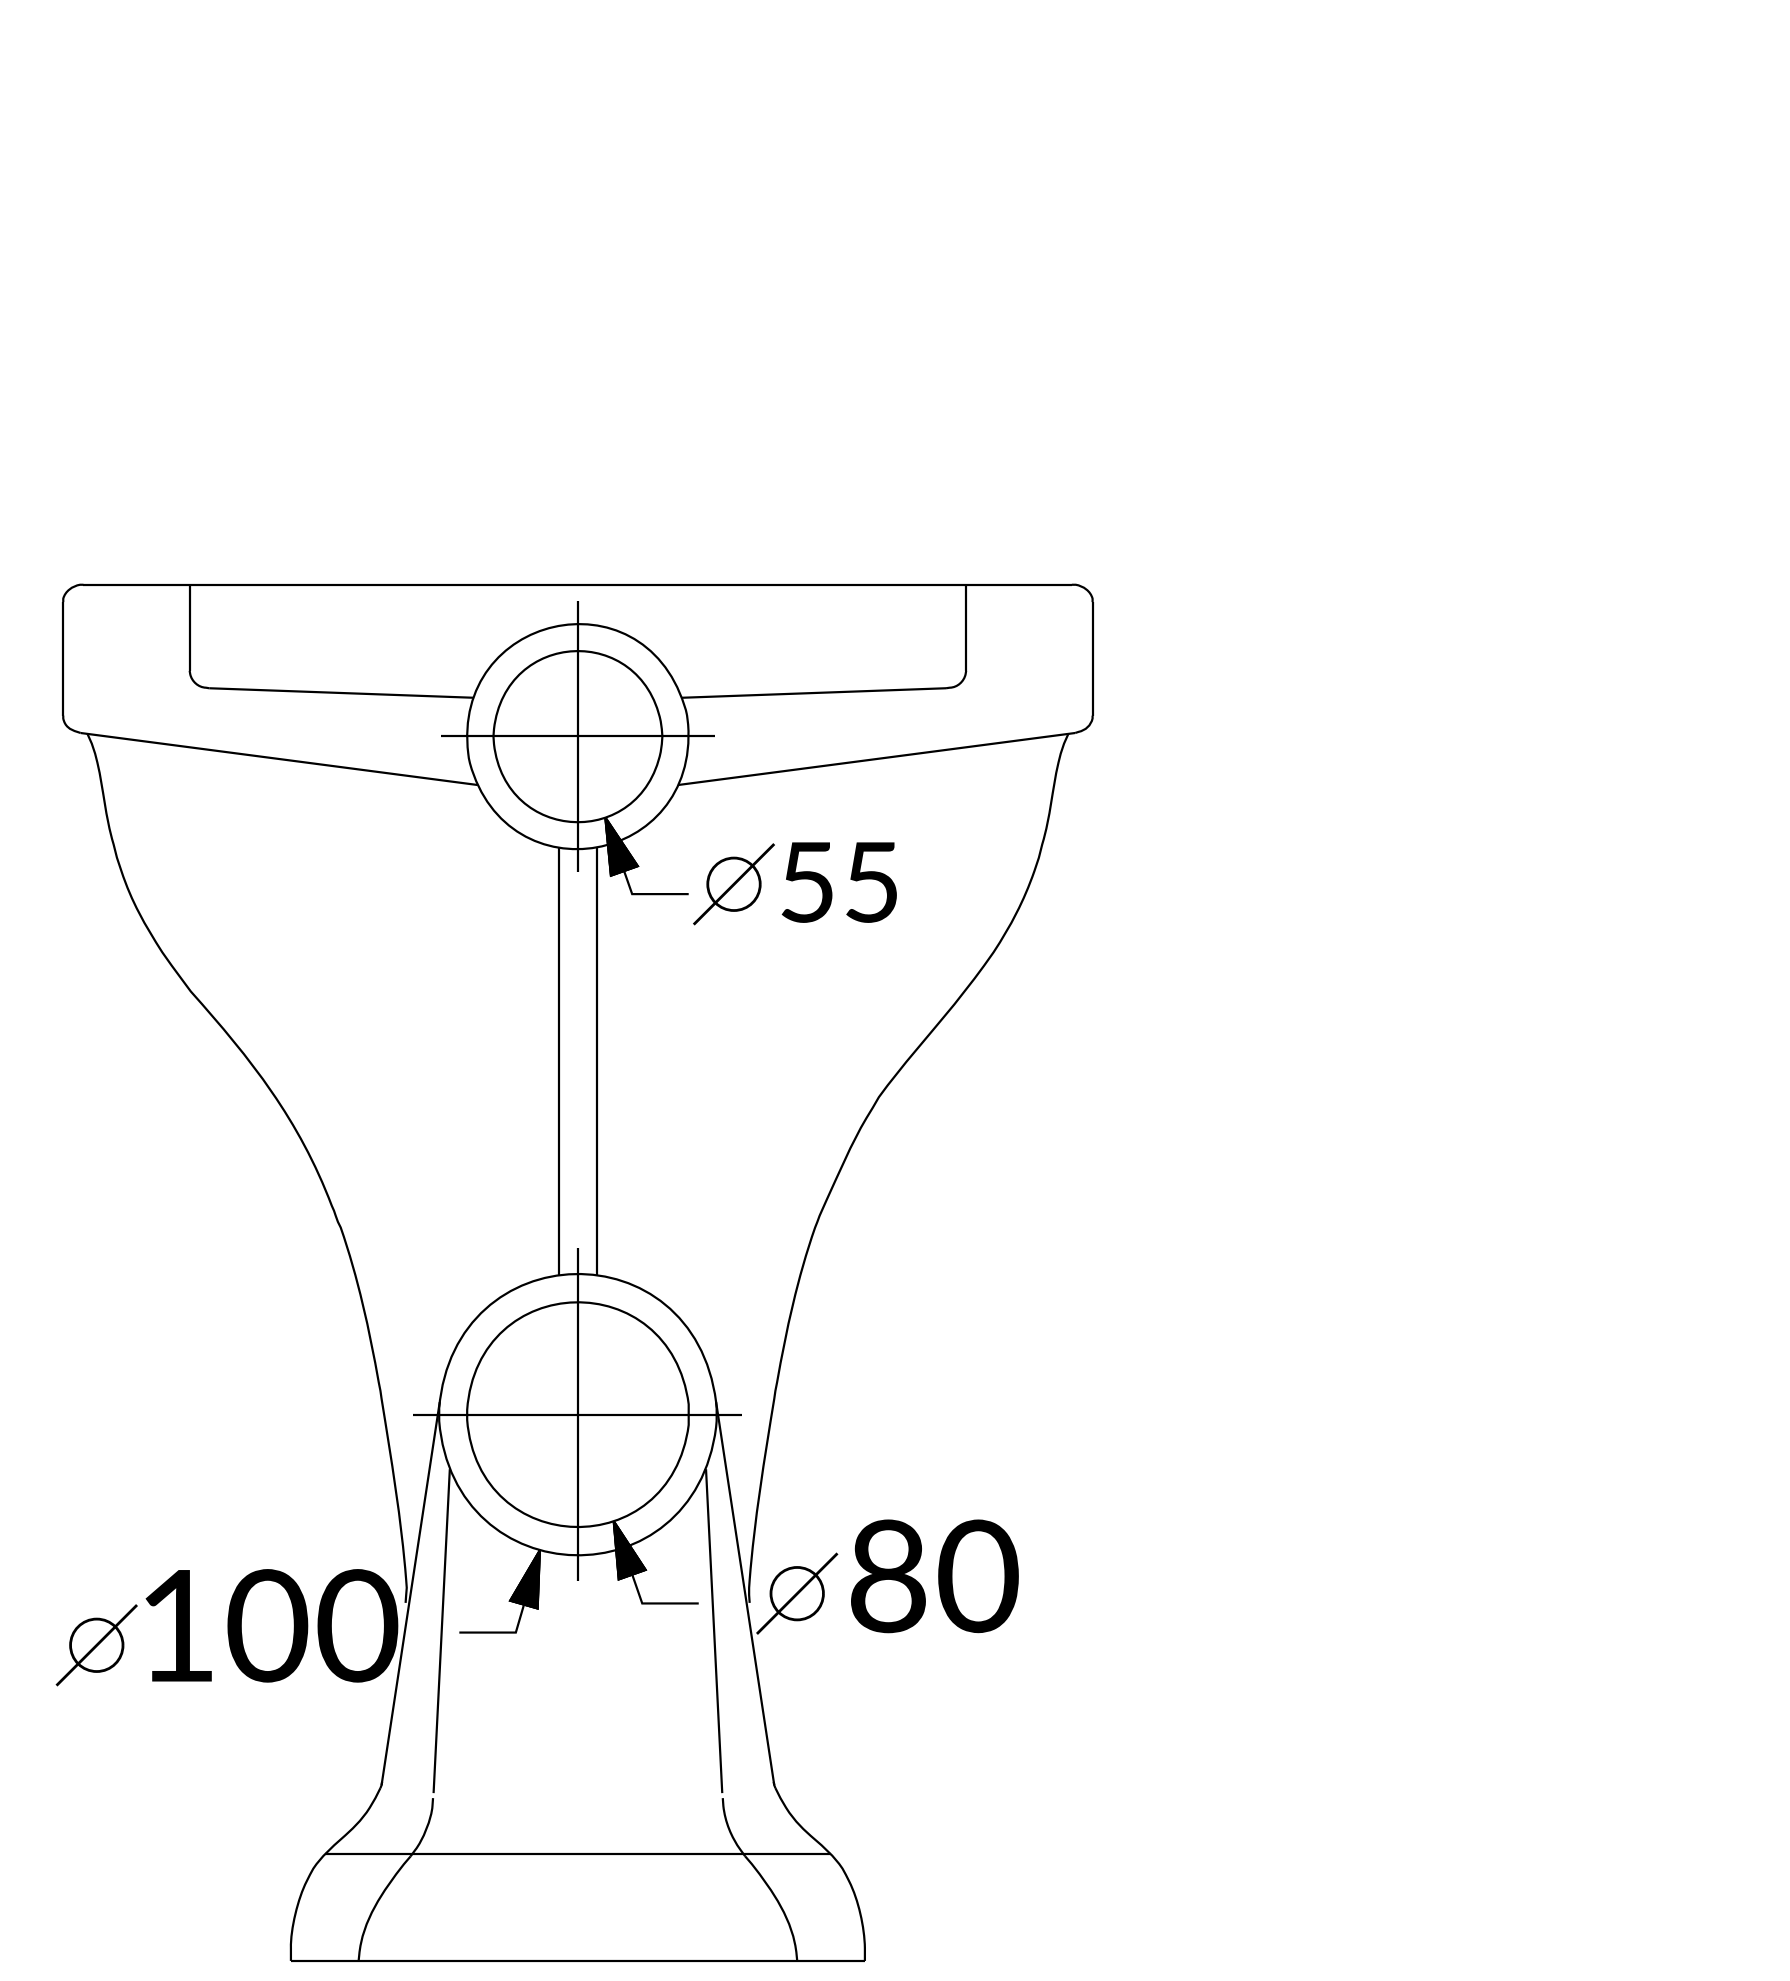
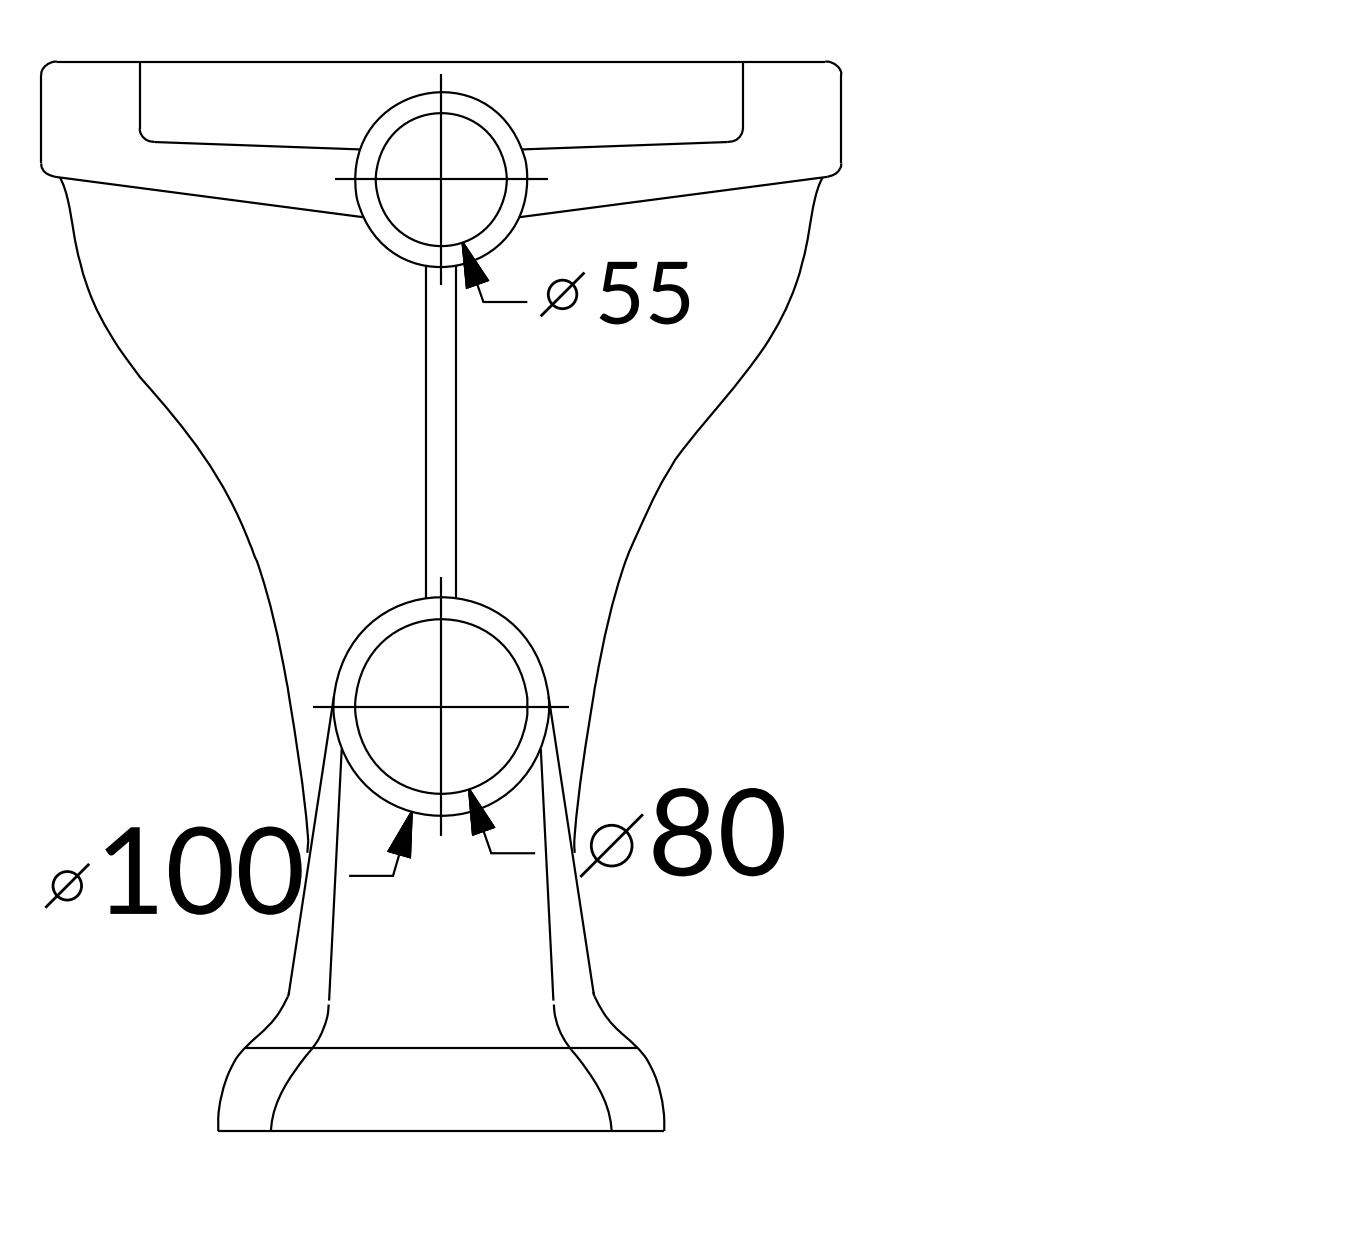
part: (733, 884) -> (562, 294), size x0.7
part: (96, 1645) -> (67, 885), size x0.7

